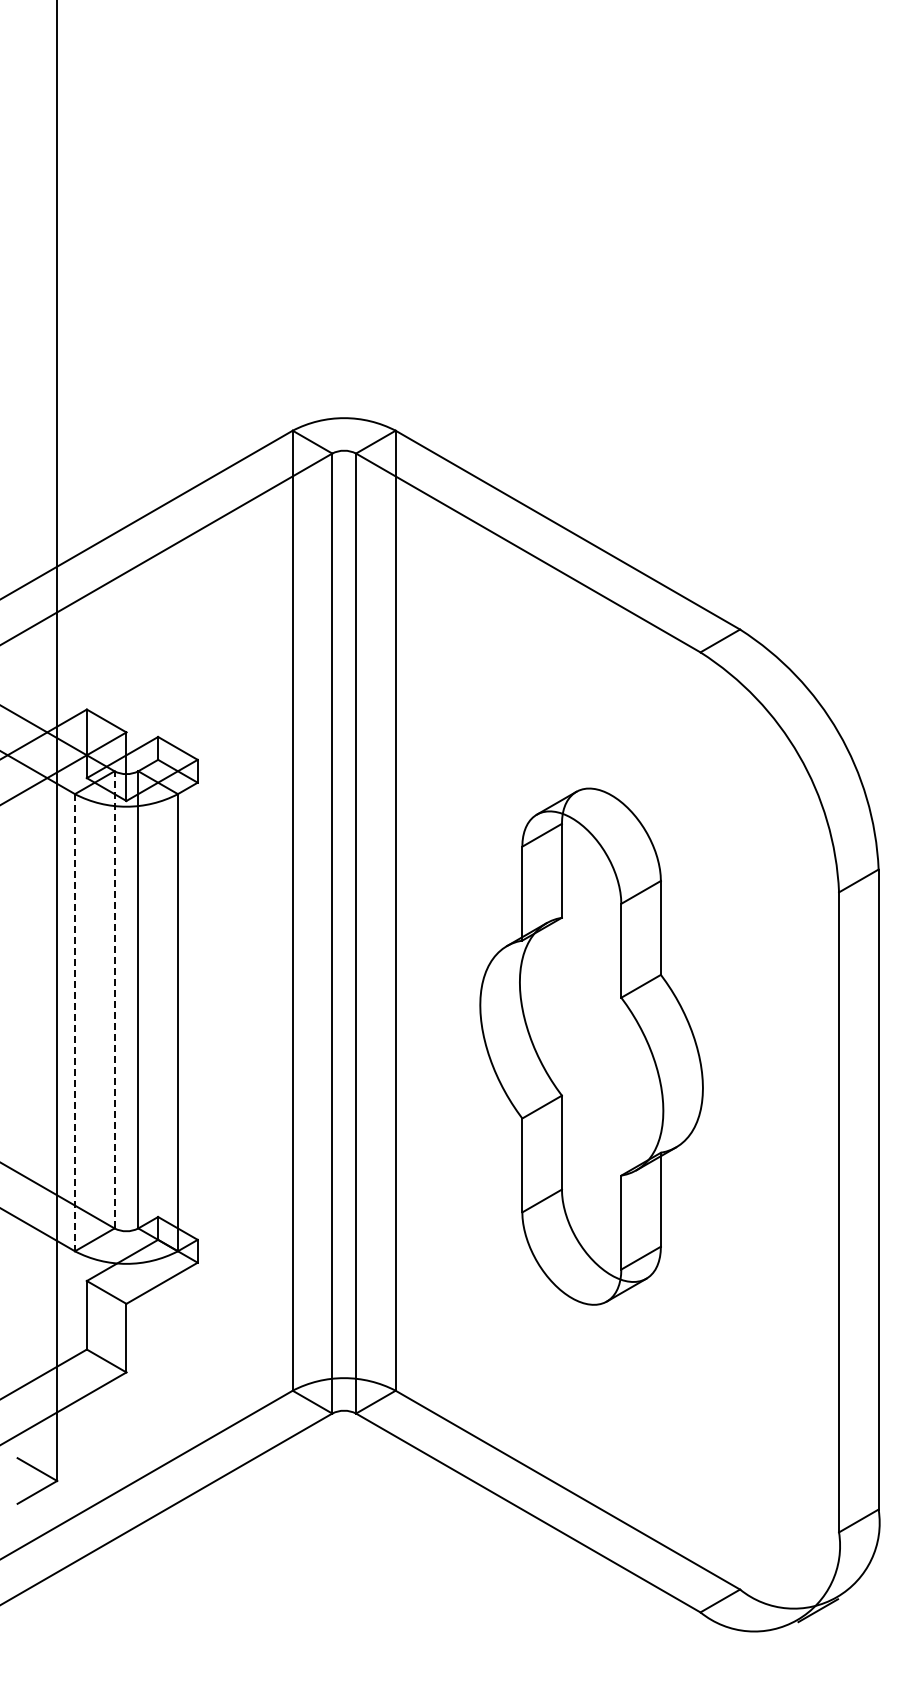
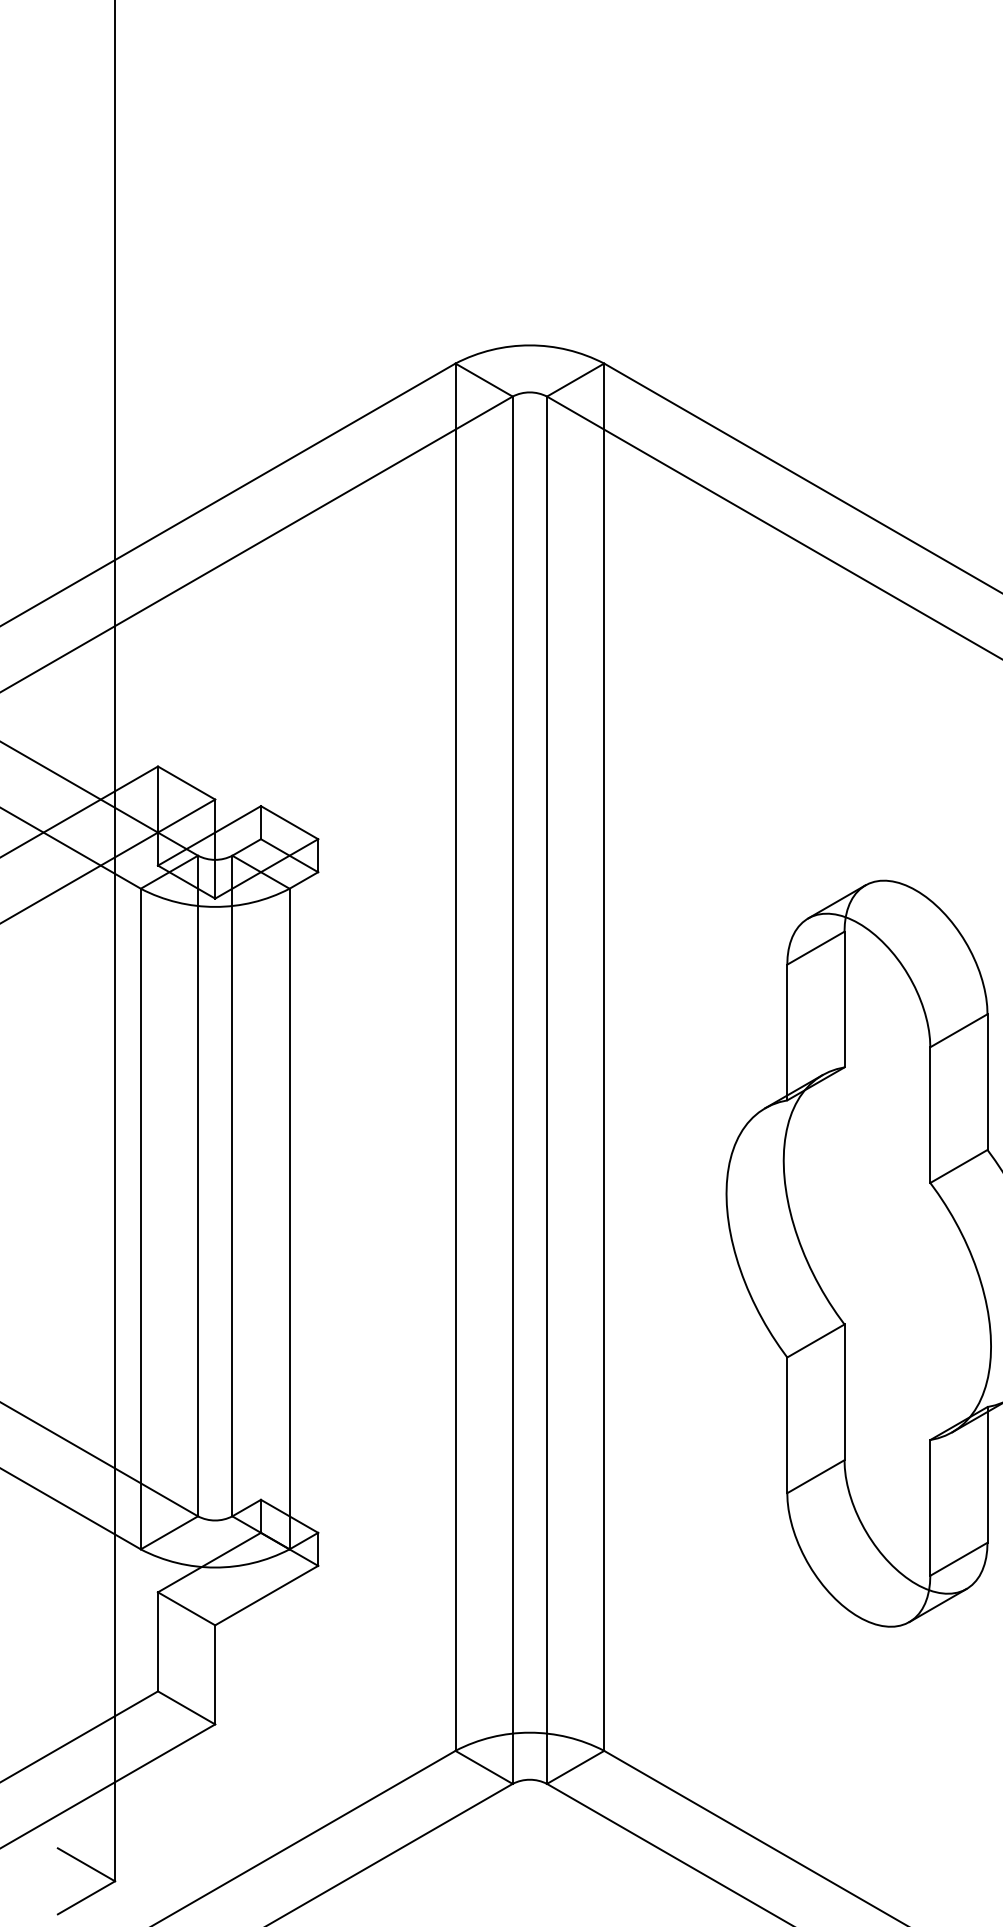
line: (114, 999) -> (197, 1185), dashed -> solid
line: (75, 1022) -> (141, 1218), dashed -> solid

